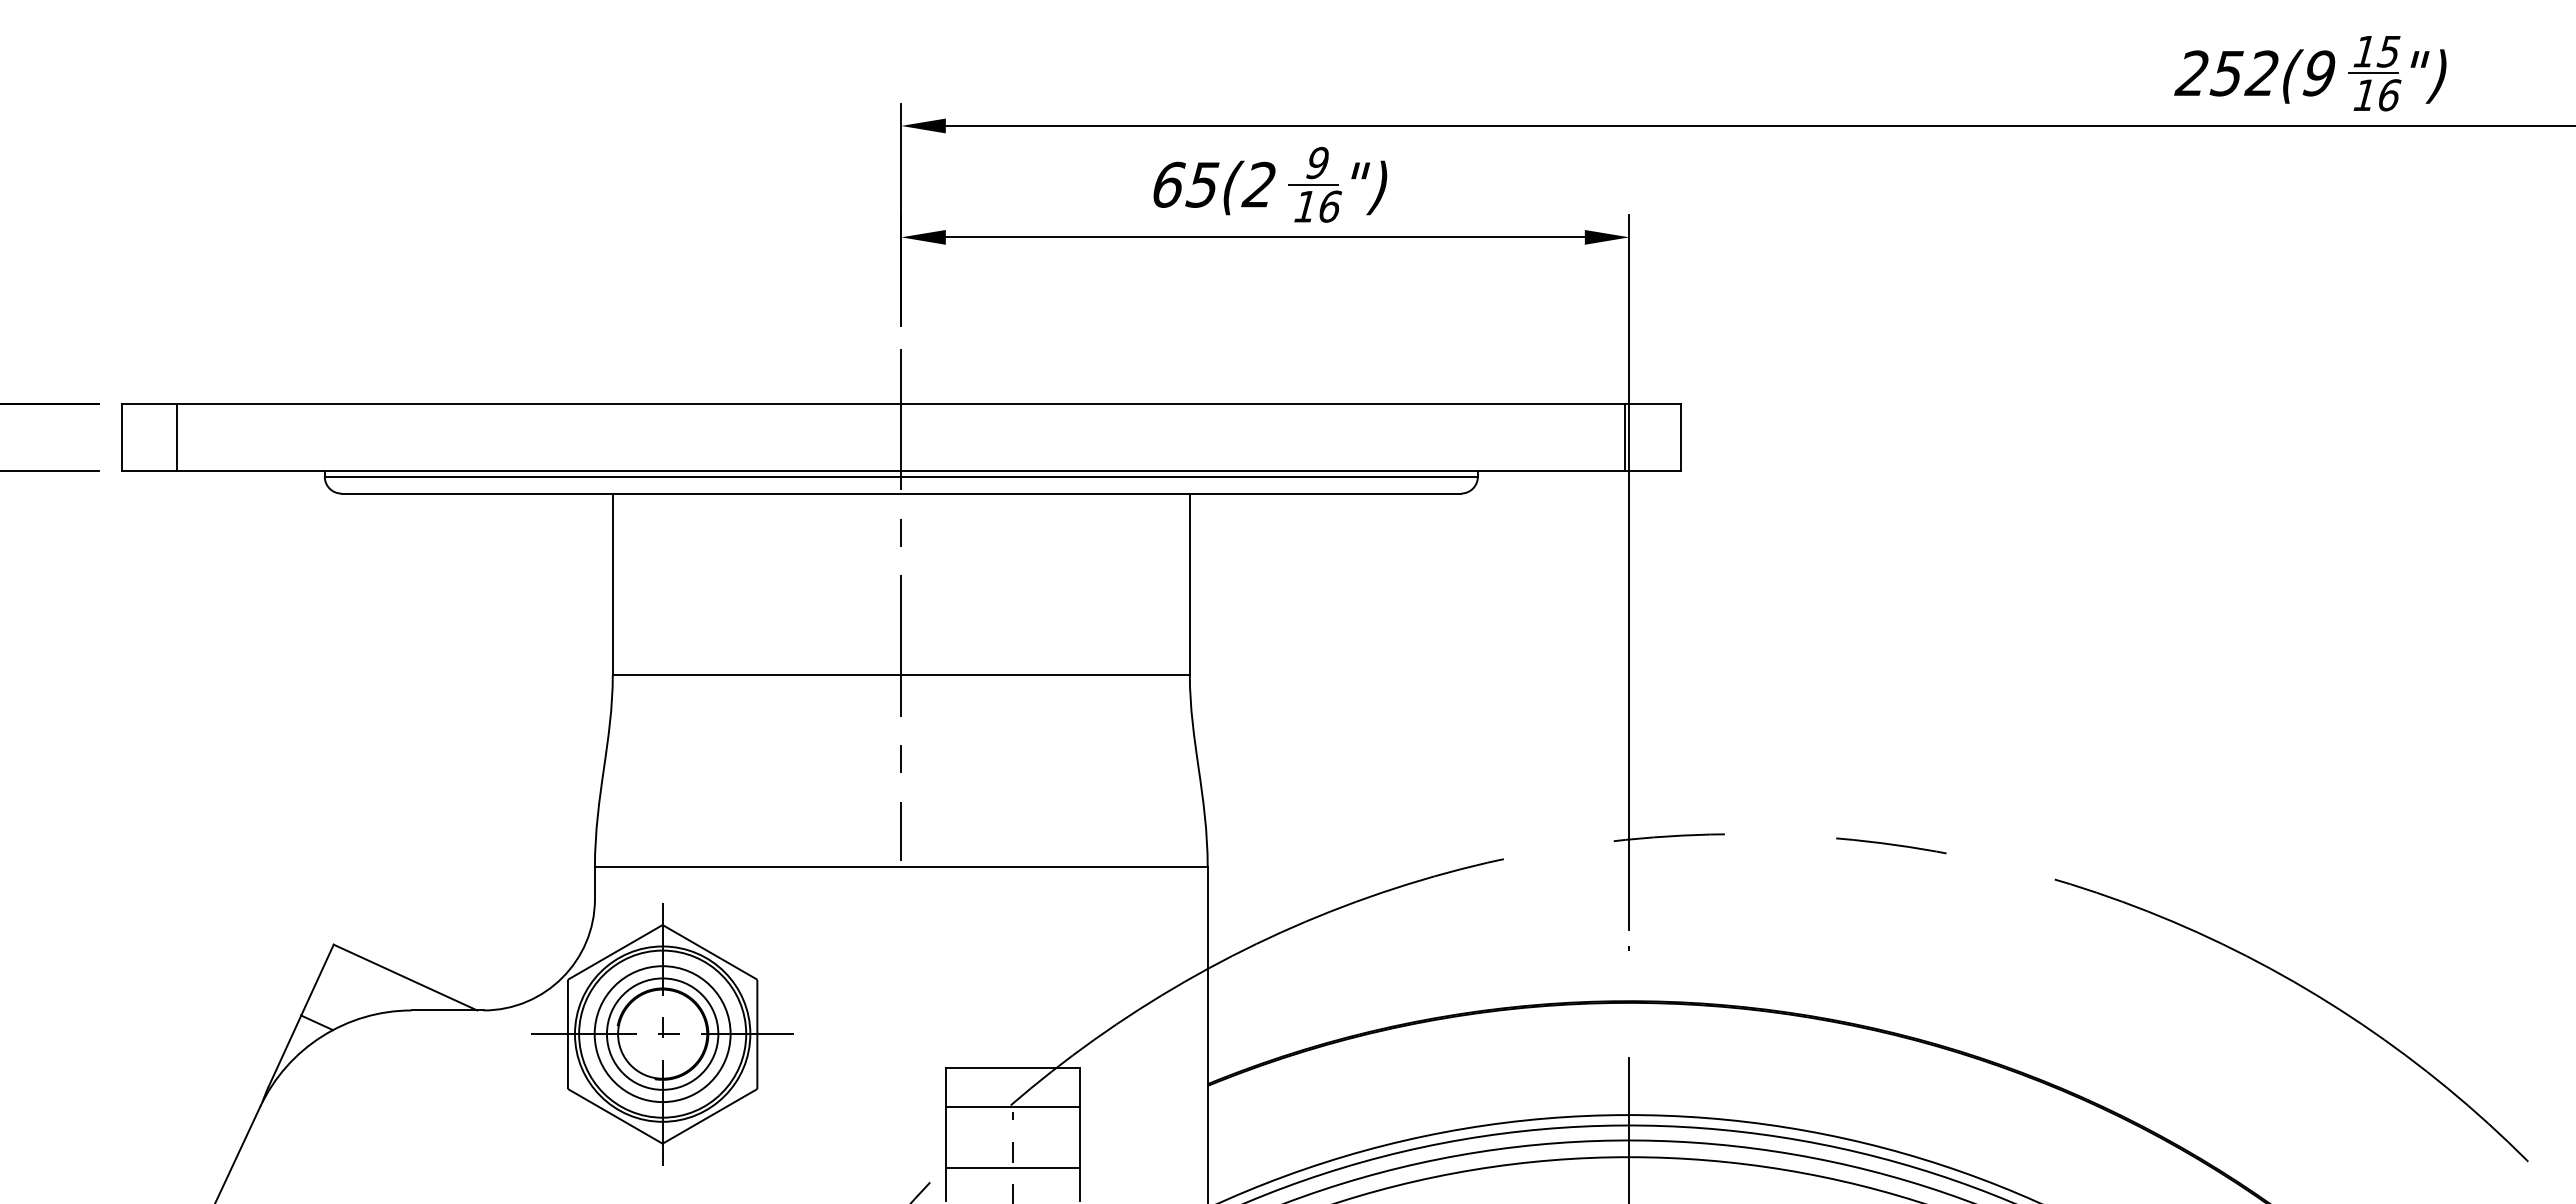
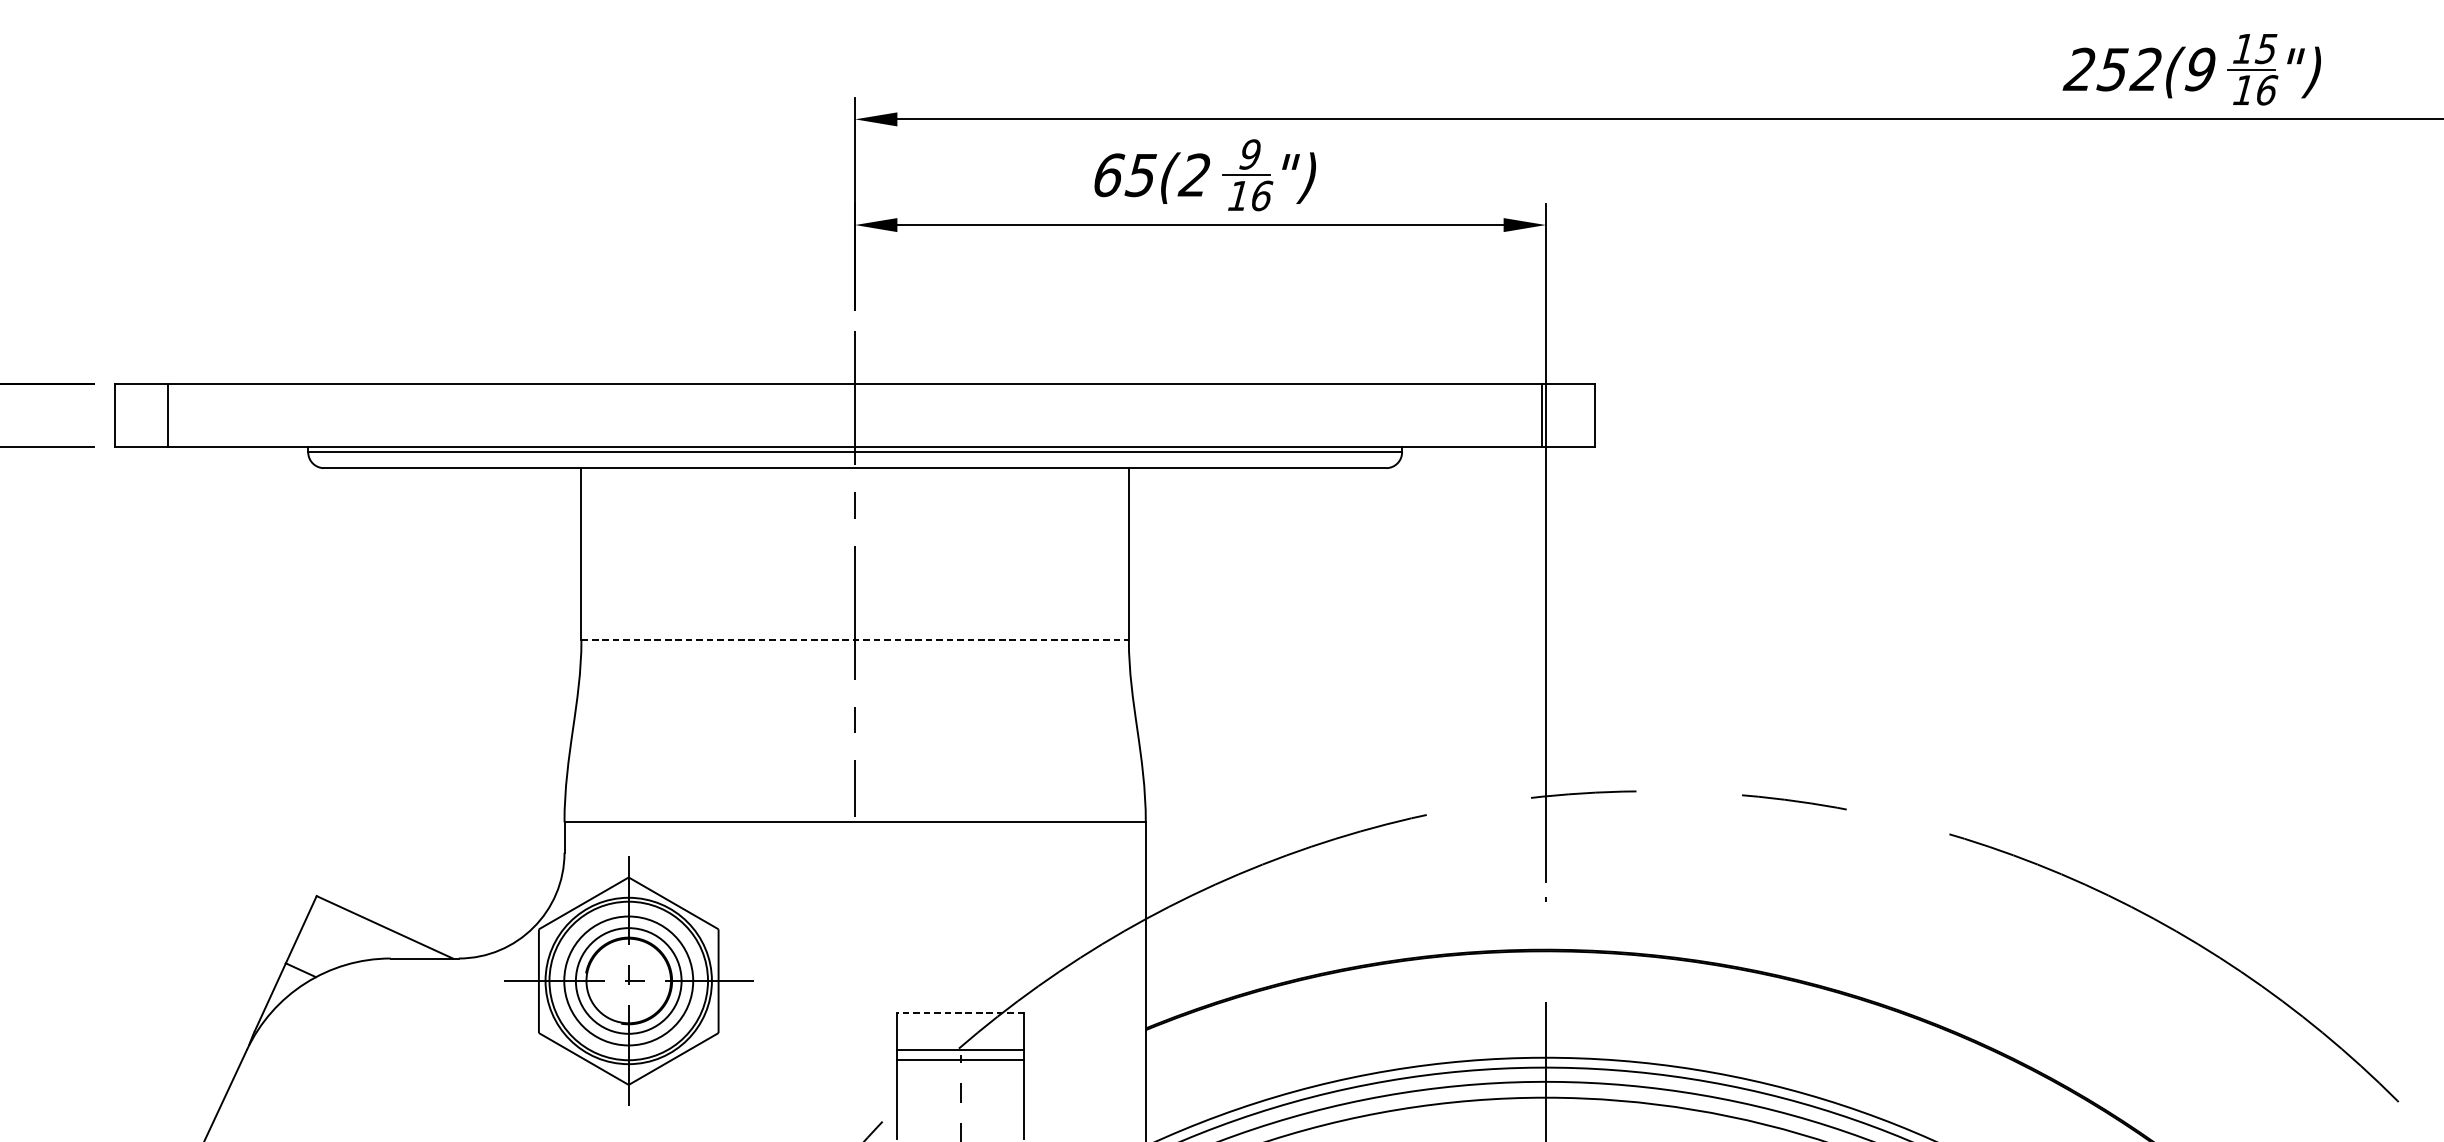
line: (901, 675) -> (855, 640), solid -> dashed
line: (1012, 1068) -> (960, 1013), solid -> dashed
line: (1012, 1167) -> (960, 1060), moved

